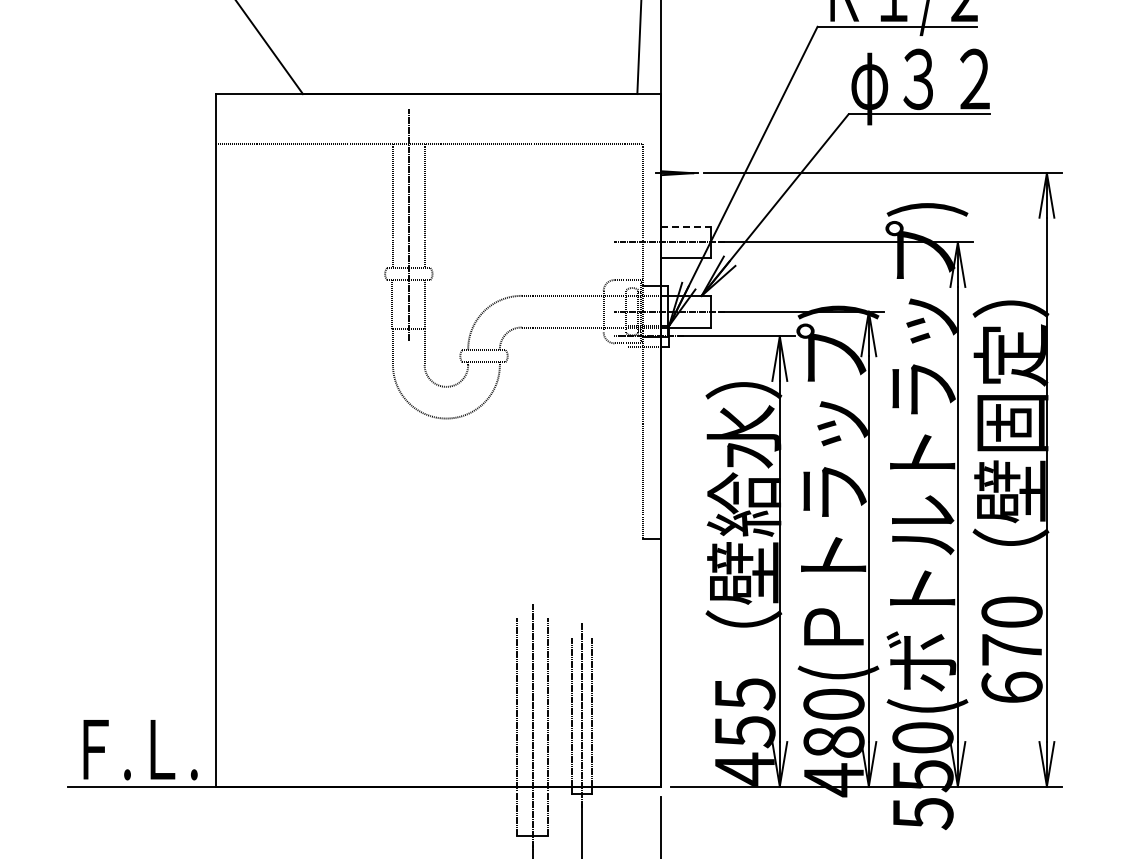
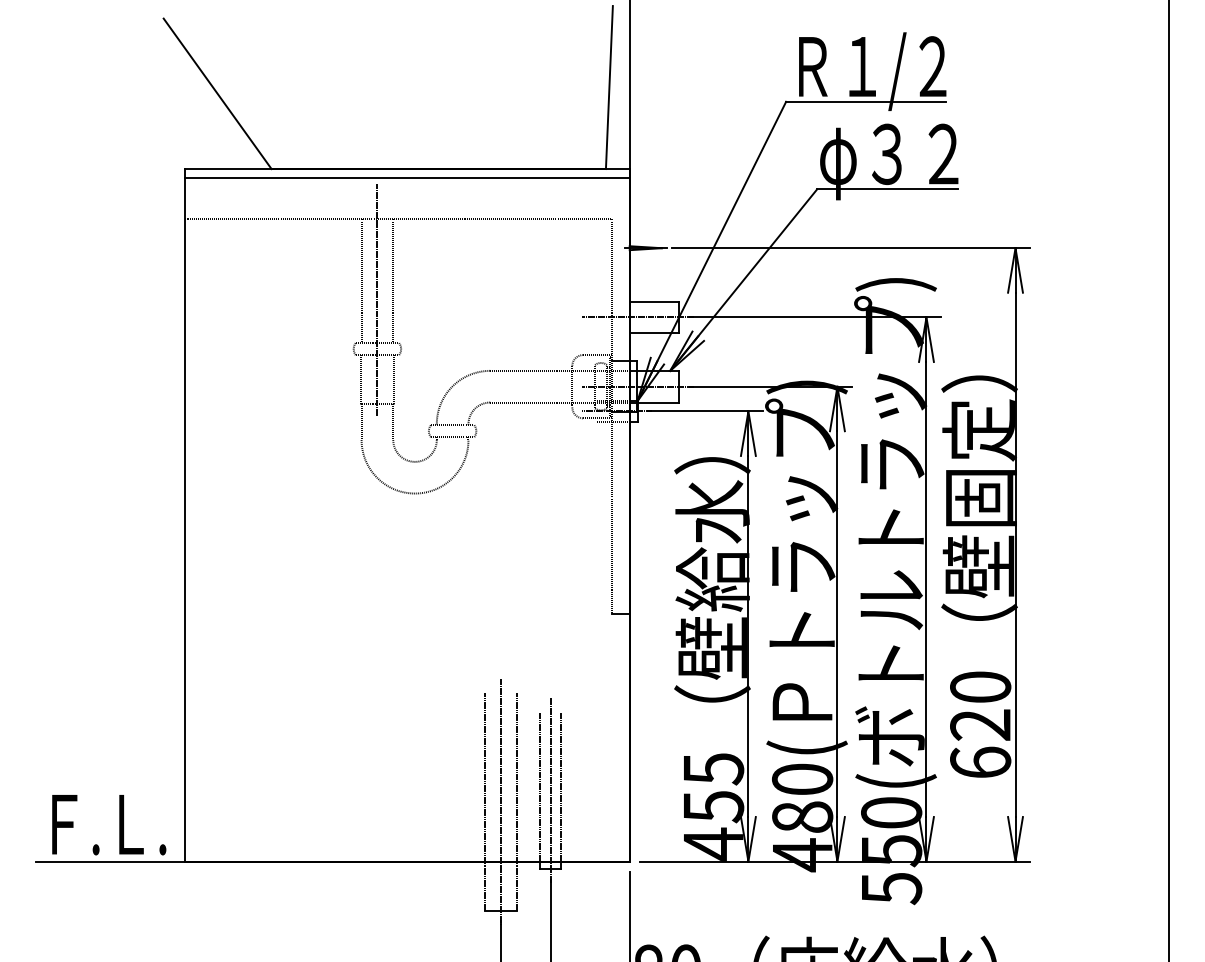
line: (437, 102) -> (406, 177), added
line: (685, 226) -> (654, 301), dashed -> solid
text: (1011, 649) -> (980, 724), 670 -> 620

